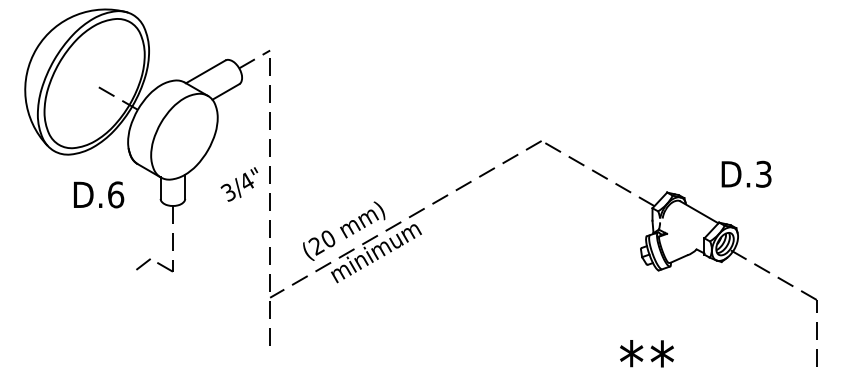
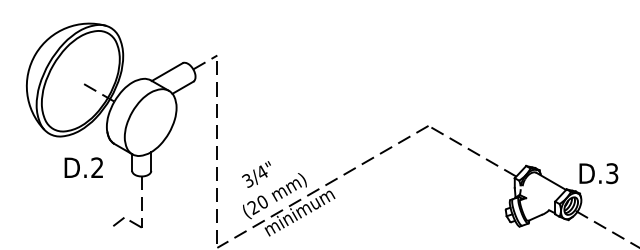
text: (746, 173) -> (598, 172), moved
text: (239, 184) -> (256, 174), moved
text: (116, 194) -> (97, 167), D.6 -> D.2

